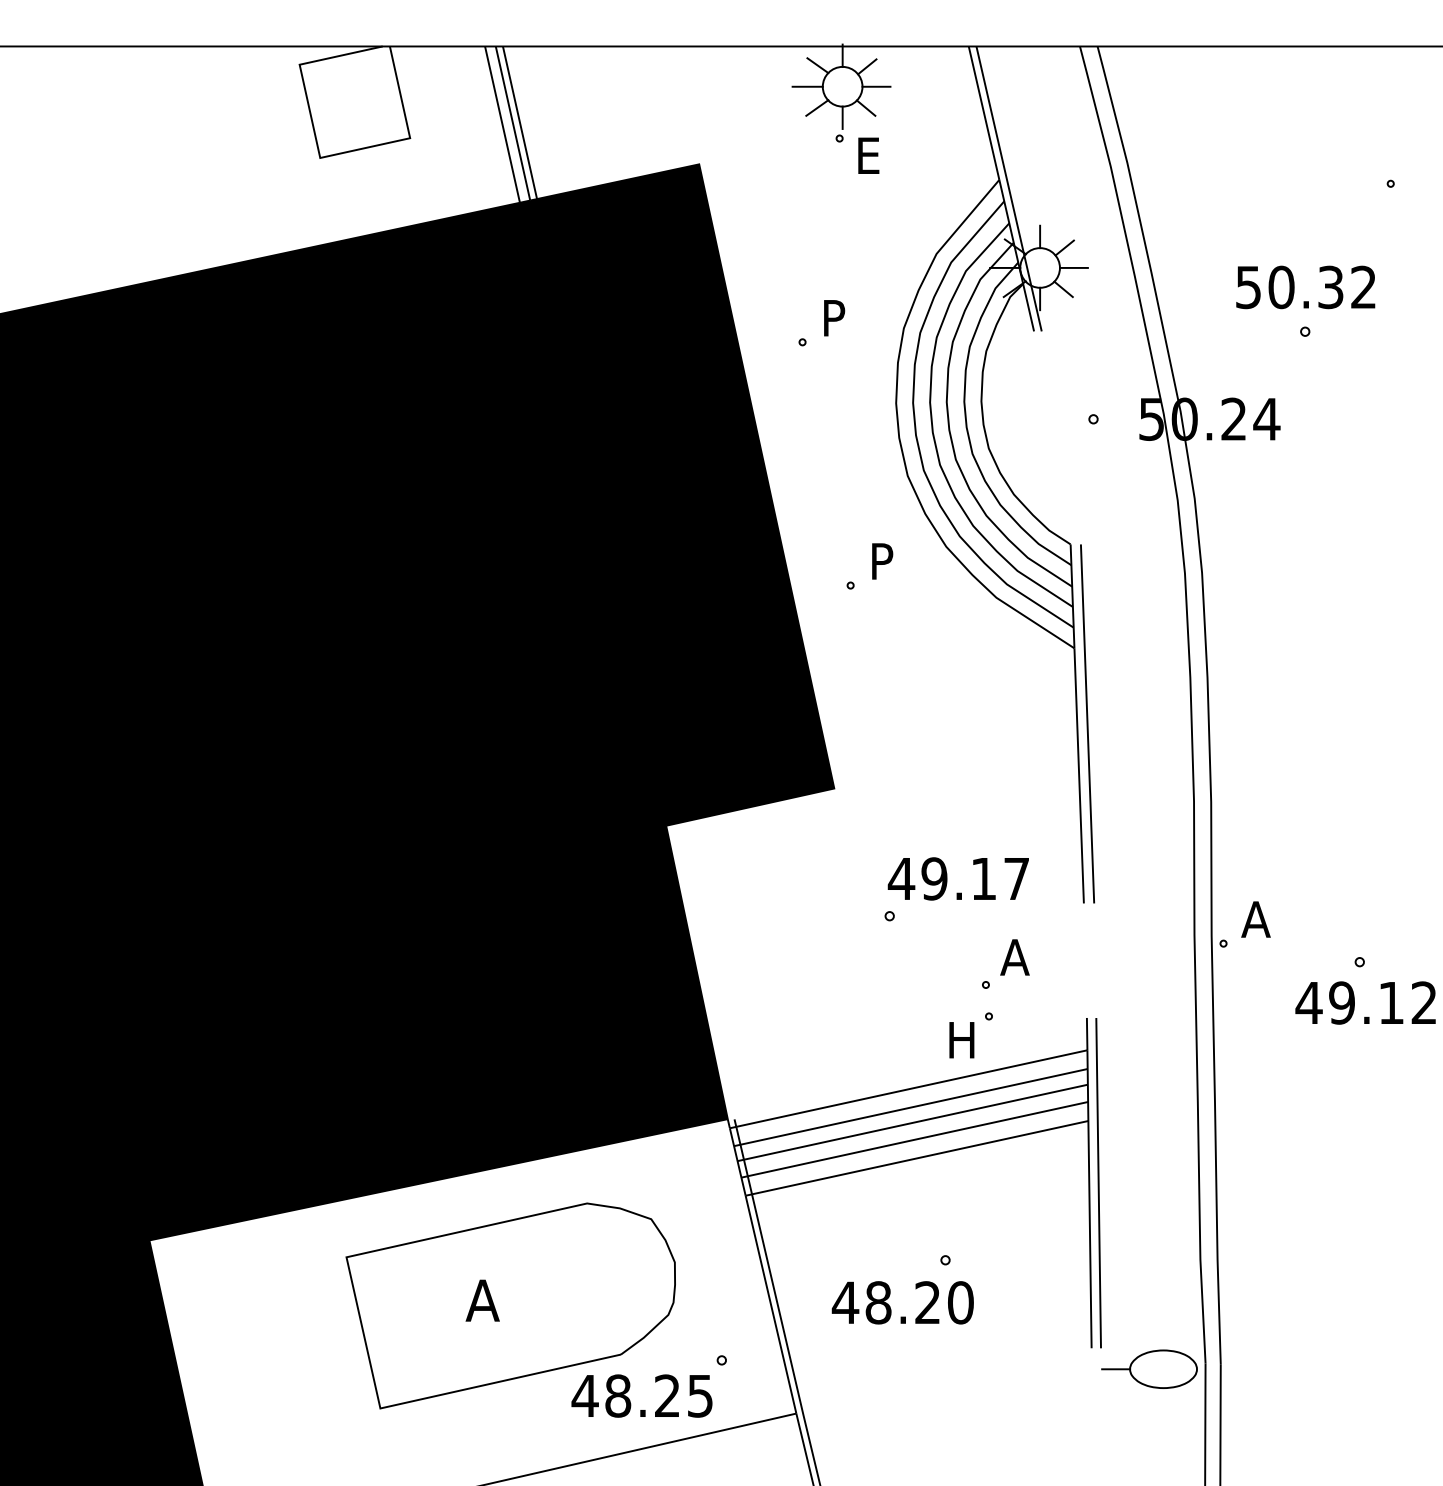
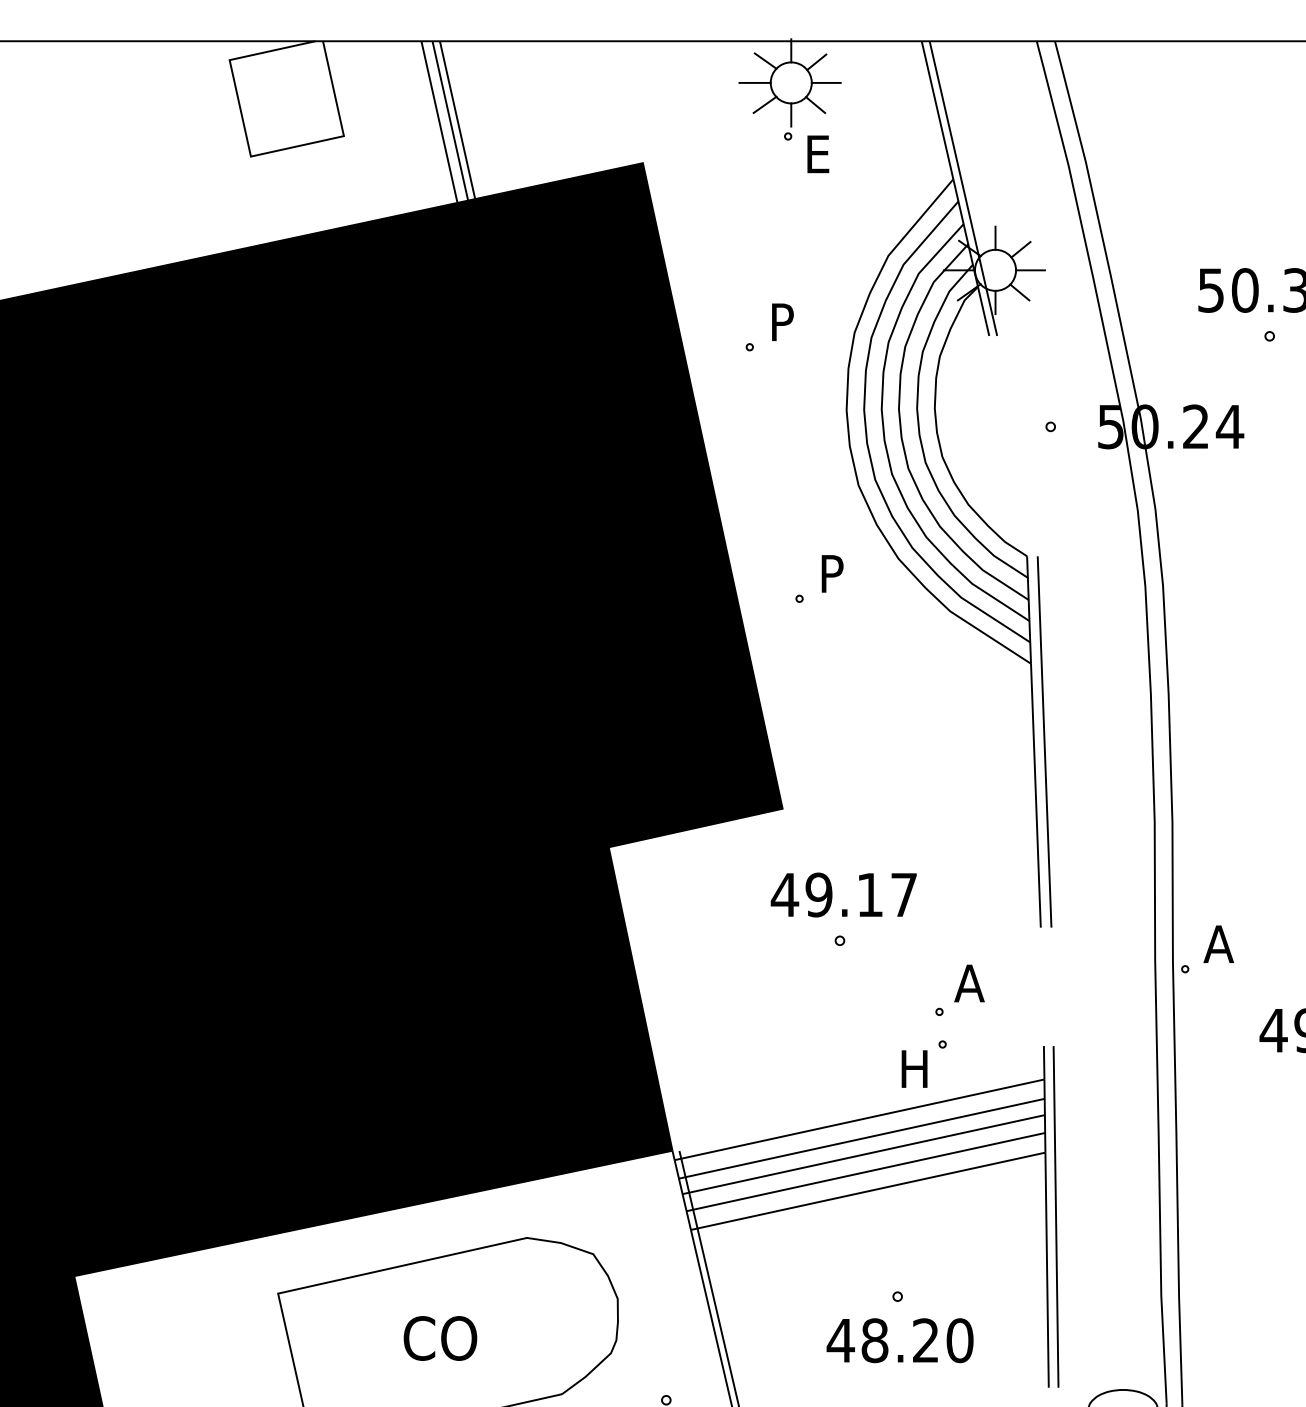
text: (957, 878) -> (842, 894), moved
text: (501, 1300) -> (438, 1338), A -> CO
text: (902, 1302) -> (899, 1340), moved

